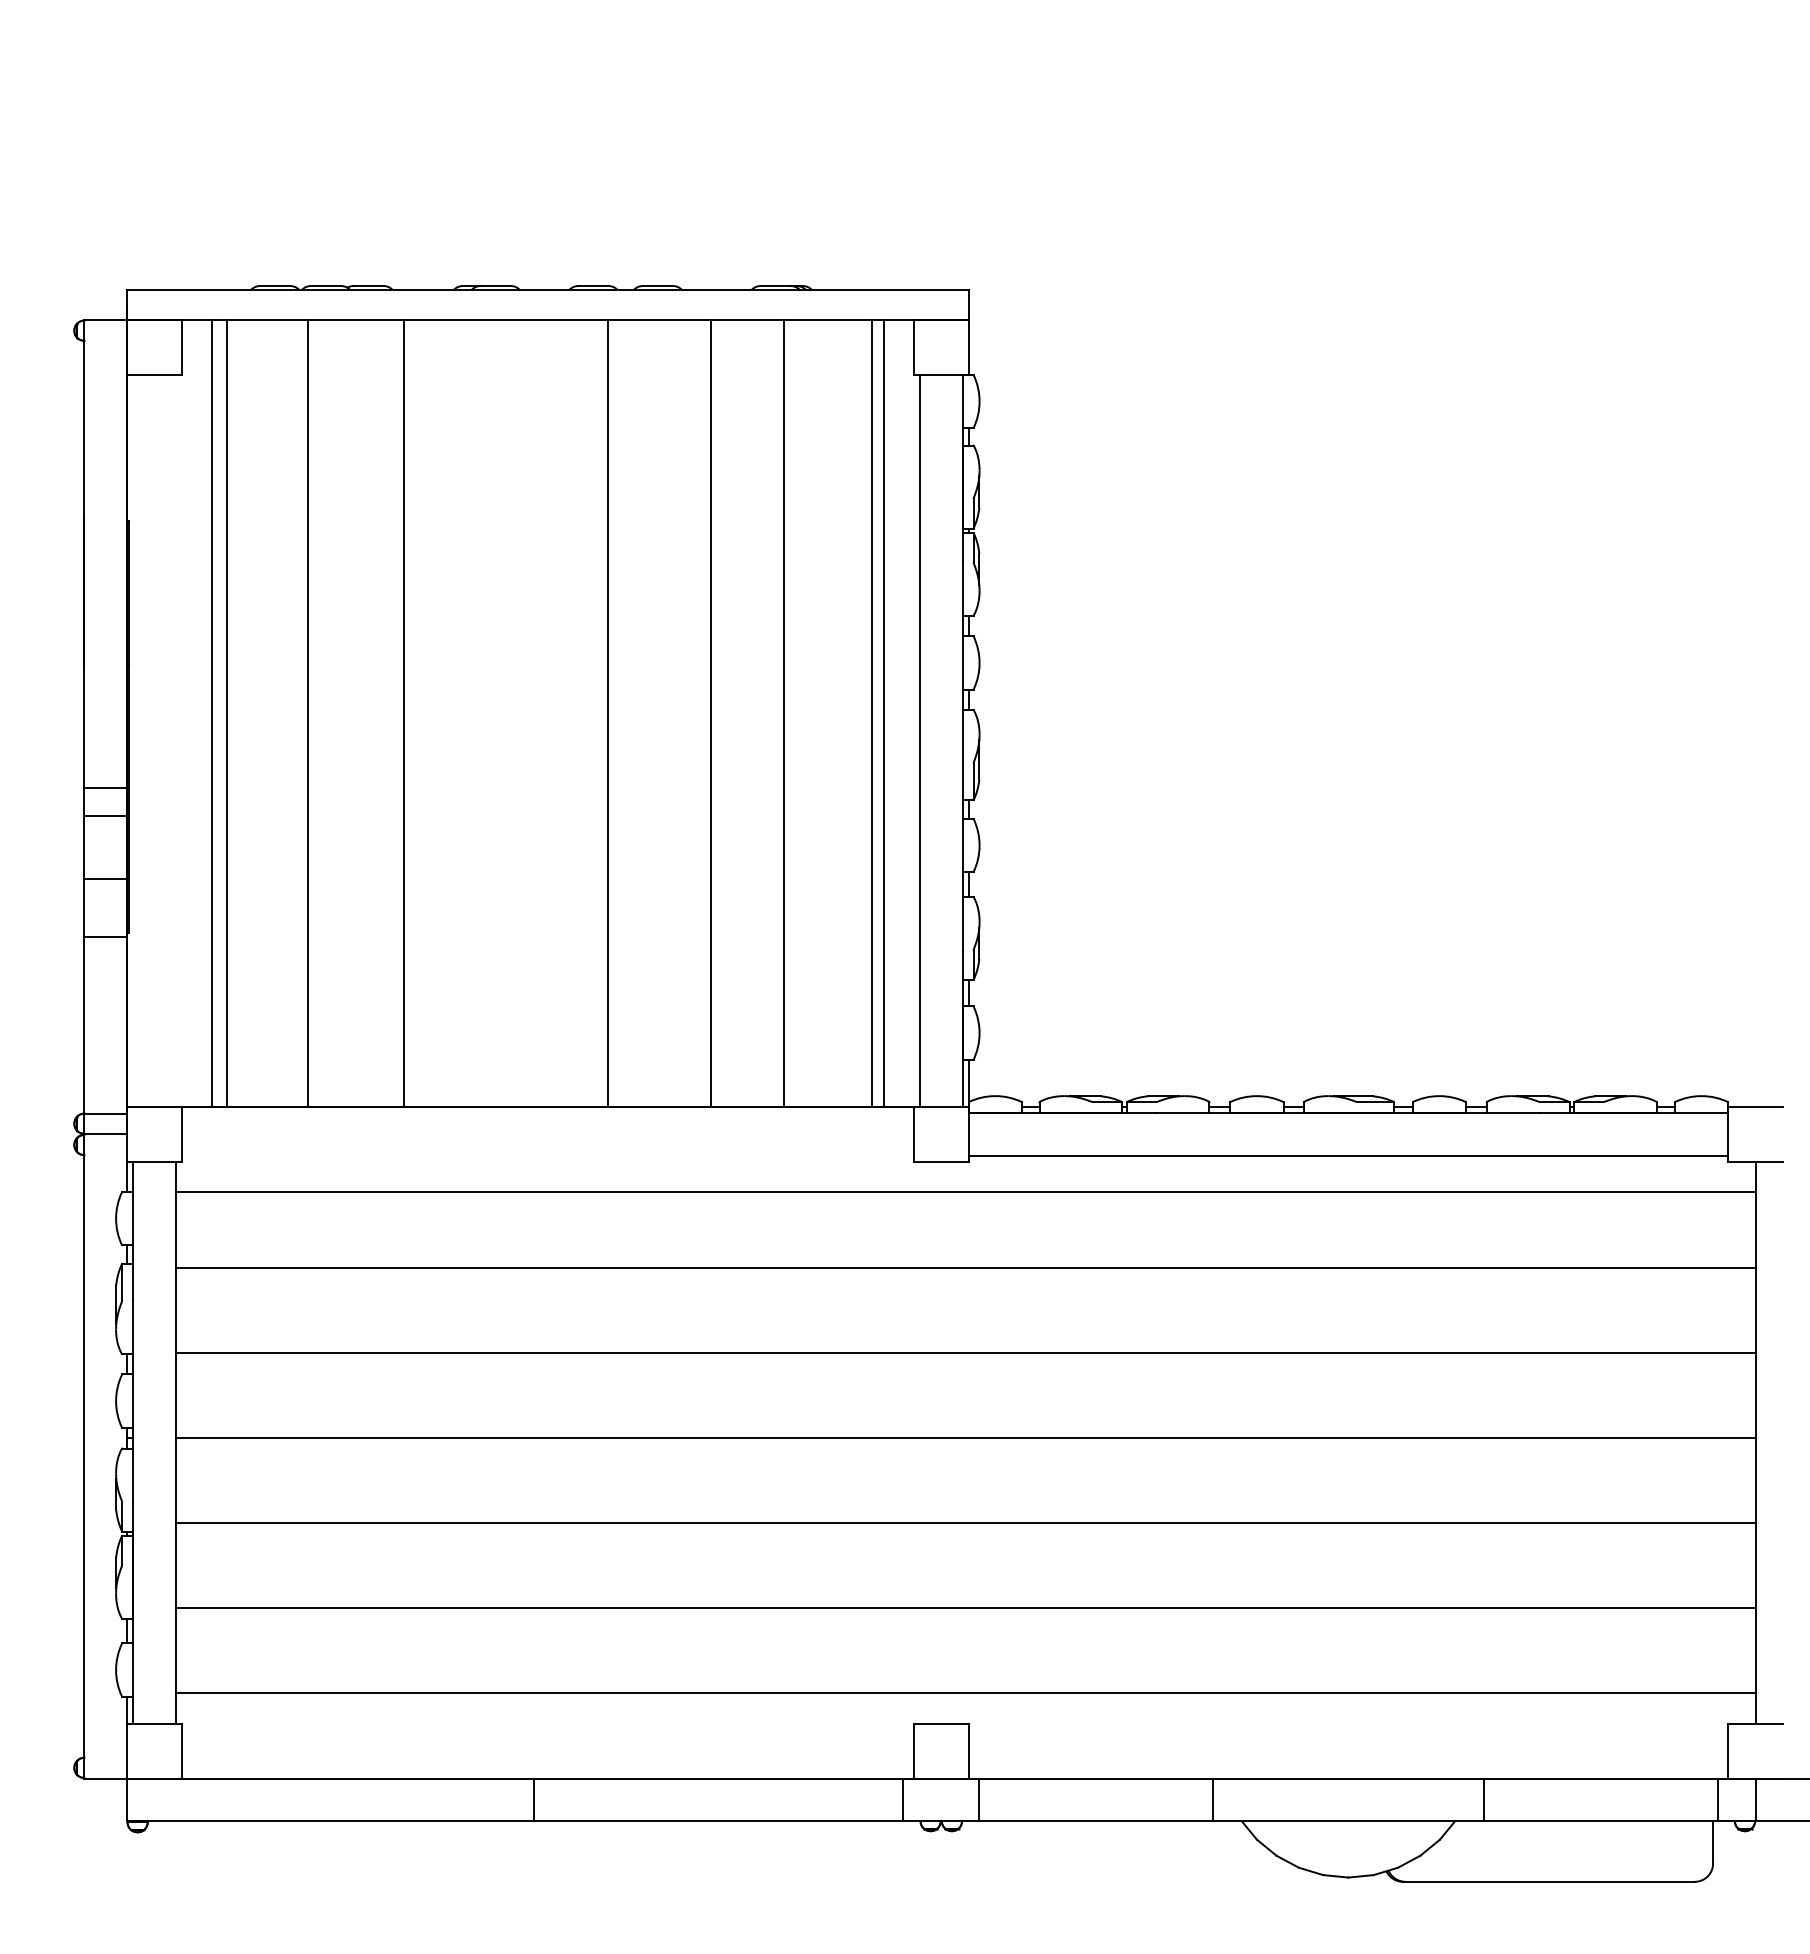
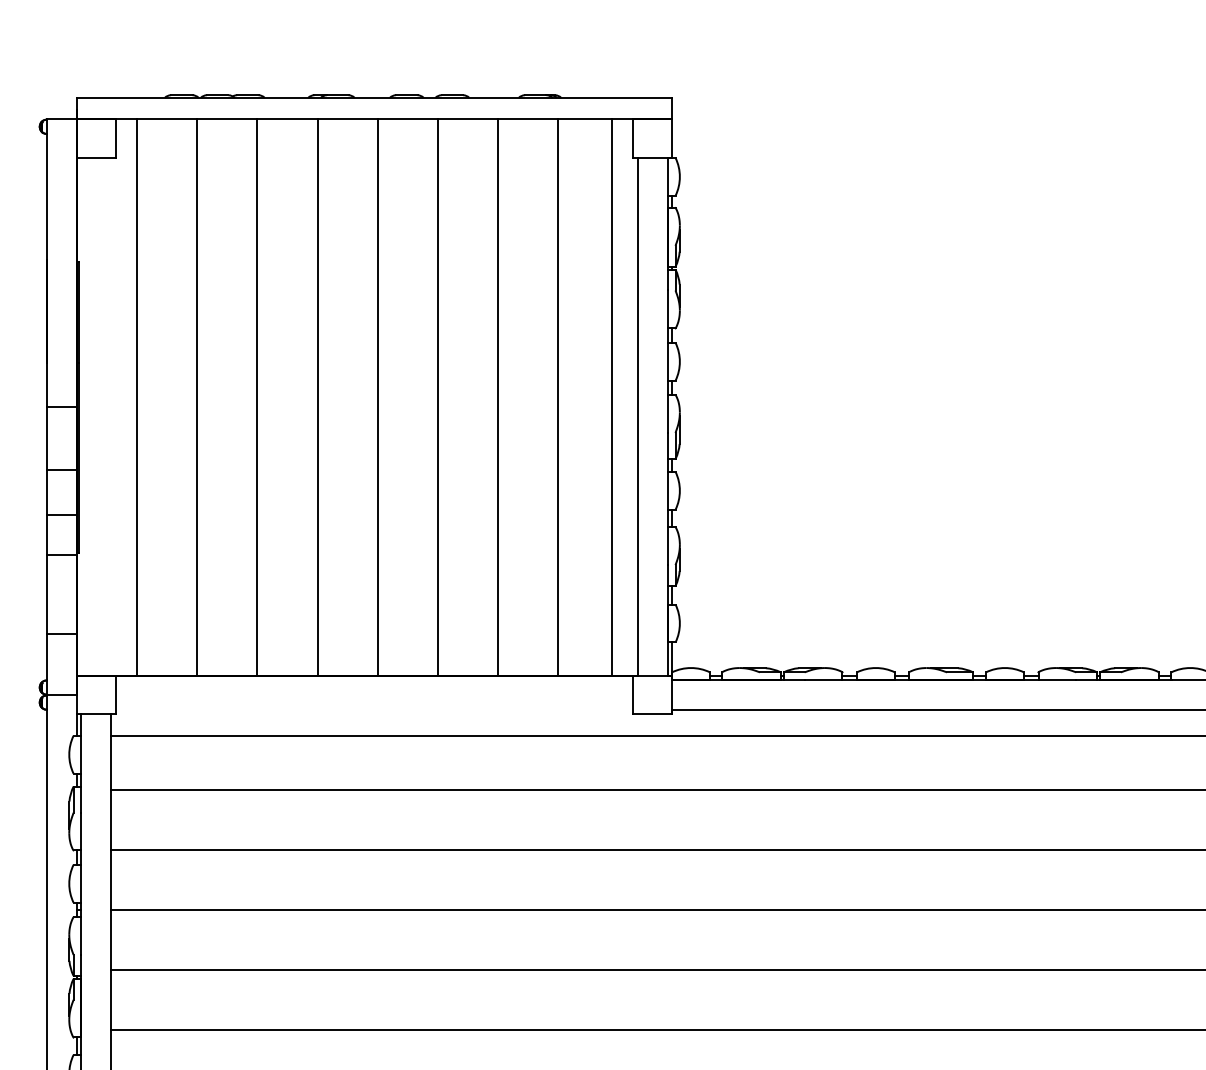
line: (227, 713) -> (197, 397), moved
line: (308, 713) -> (257, 397), moved
line: (404, 713) -> (317, 397), moved
line: (608, 713) -> (377, 397), moved
line: (711, 713) -> (437, 397), moved
line: (783, 713) -> (498, 397), moved
line: (871, 713) -> (558, 397), moved
line: (105, 788) -> (61, 407), moved
line: (105, 1114) -> (61, 633), moved

